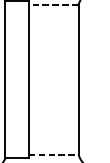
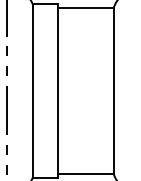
line: (53, 5) -> (86, 8), dashed -> solid
line: (53, 154) -> (86, 173), dashed -> solid

